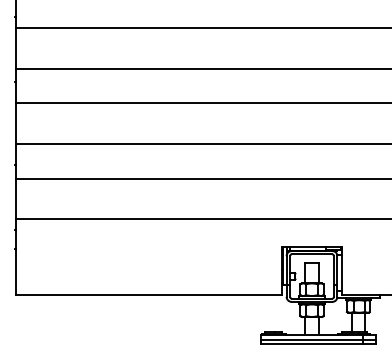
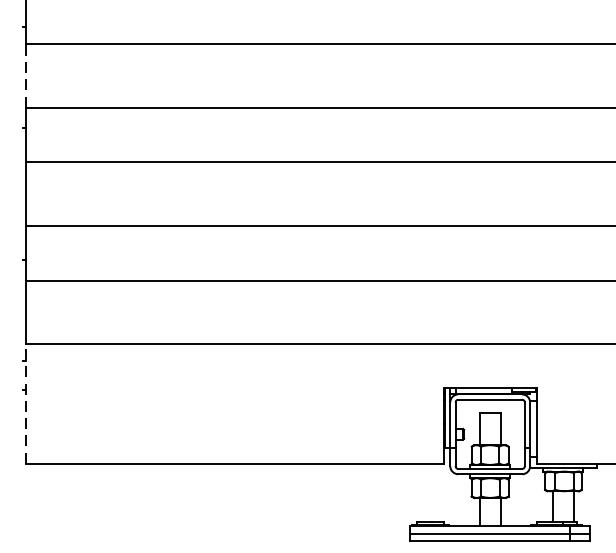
line: (16, 47) -> (26, 74), solid -> dashed
line: (16, 256) -> (26, 402), solid -> dashed

